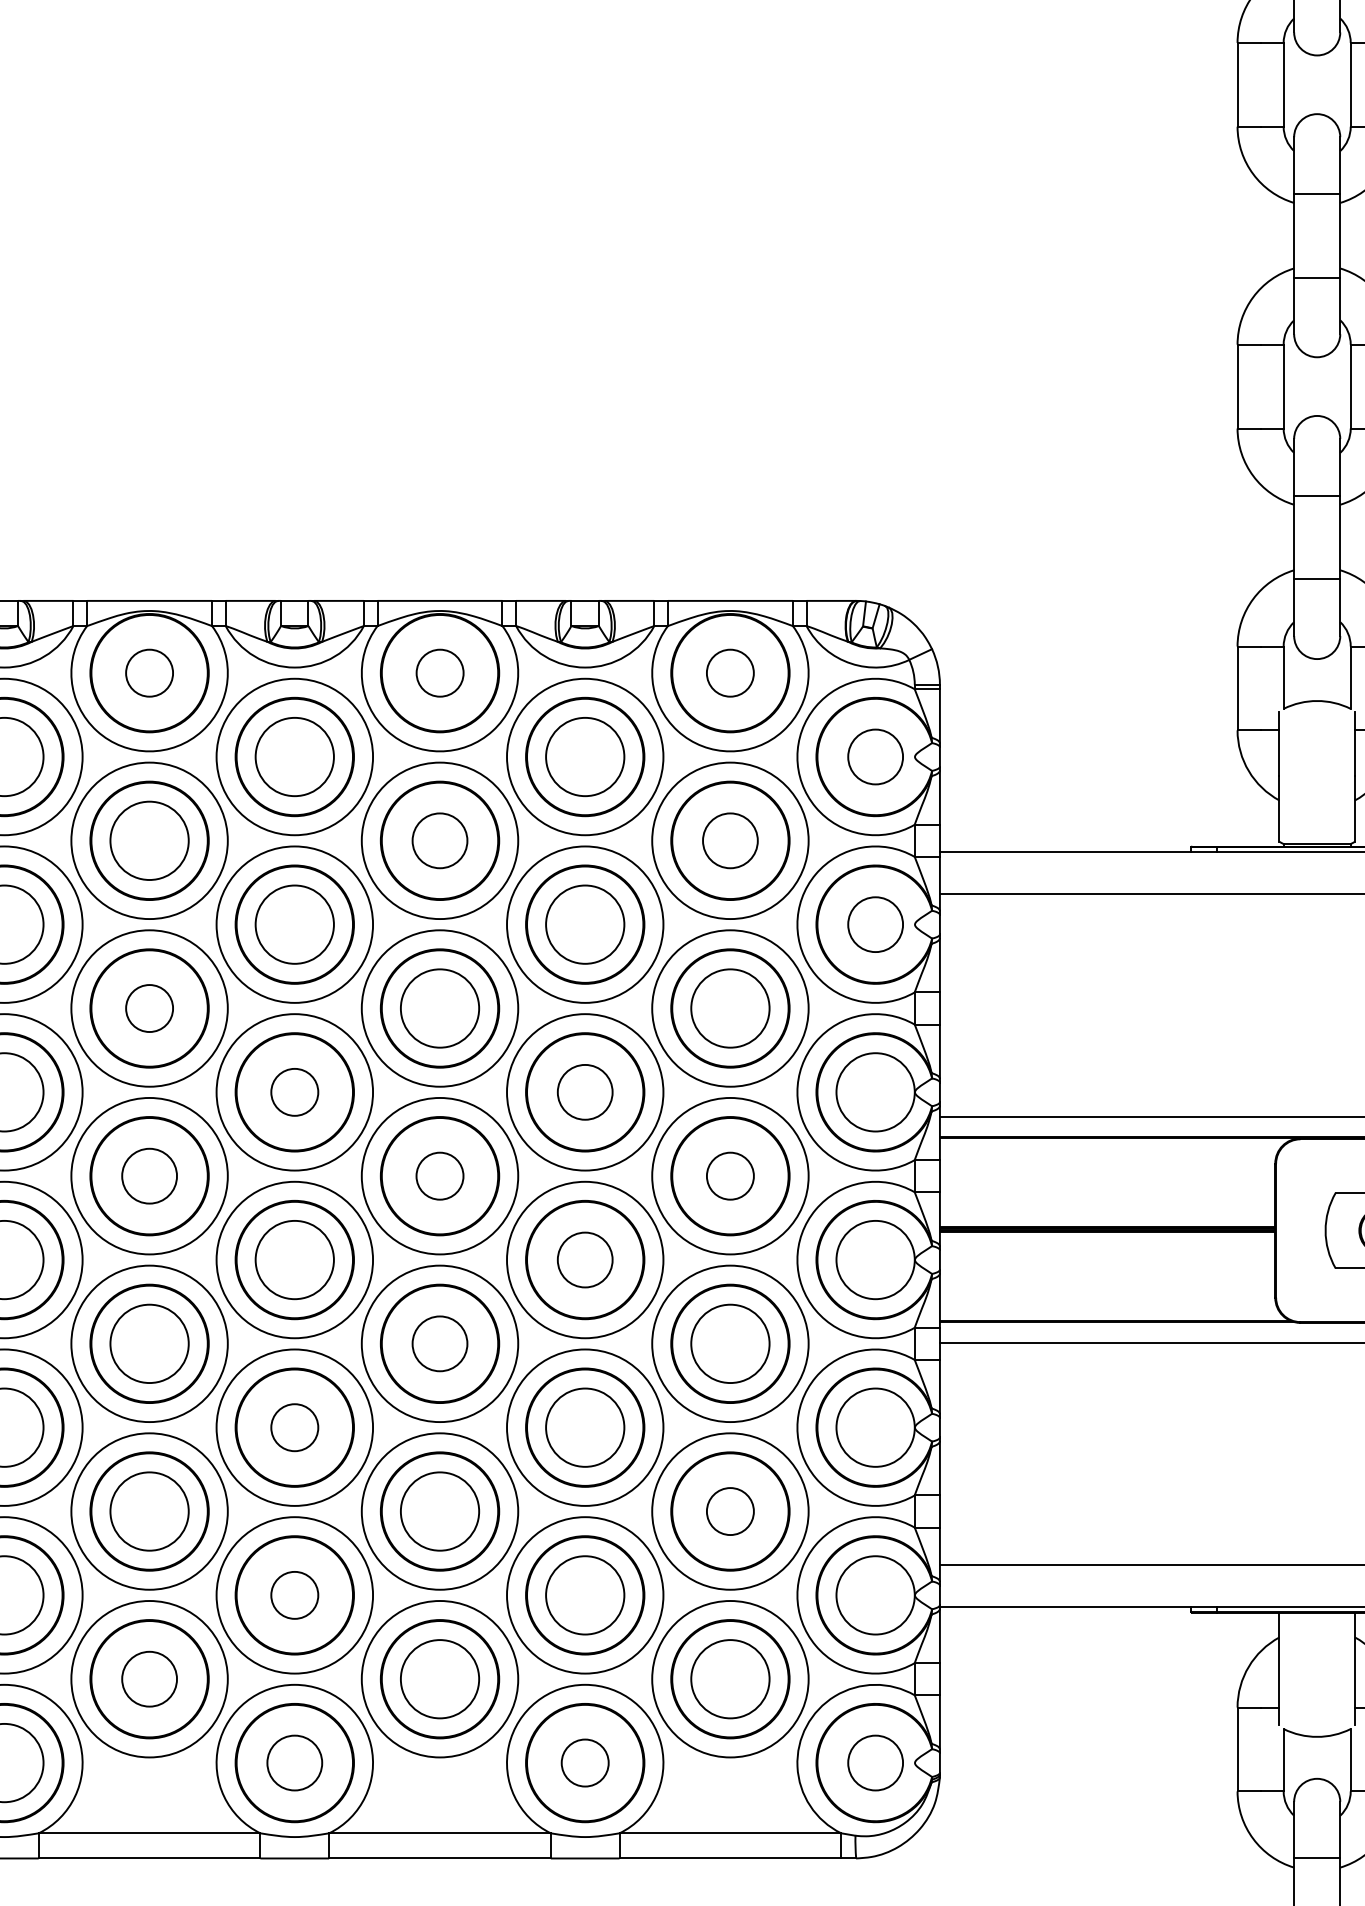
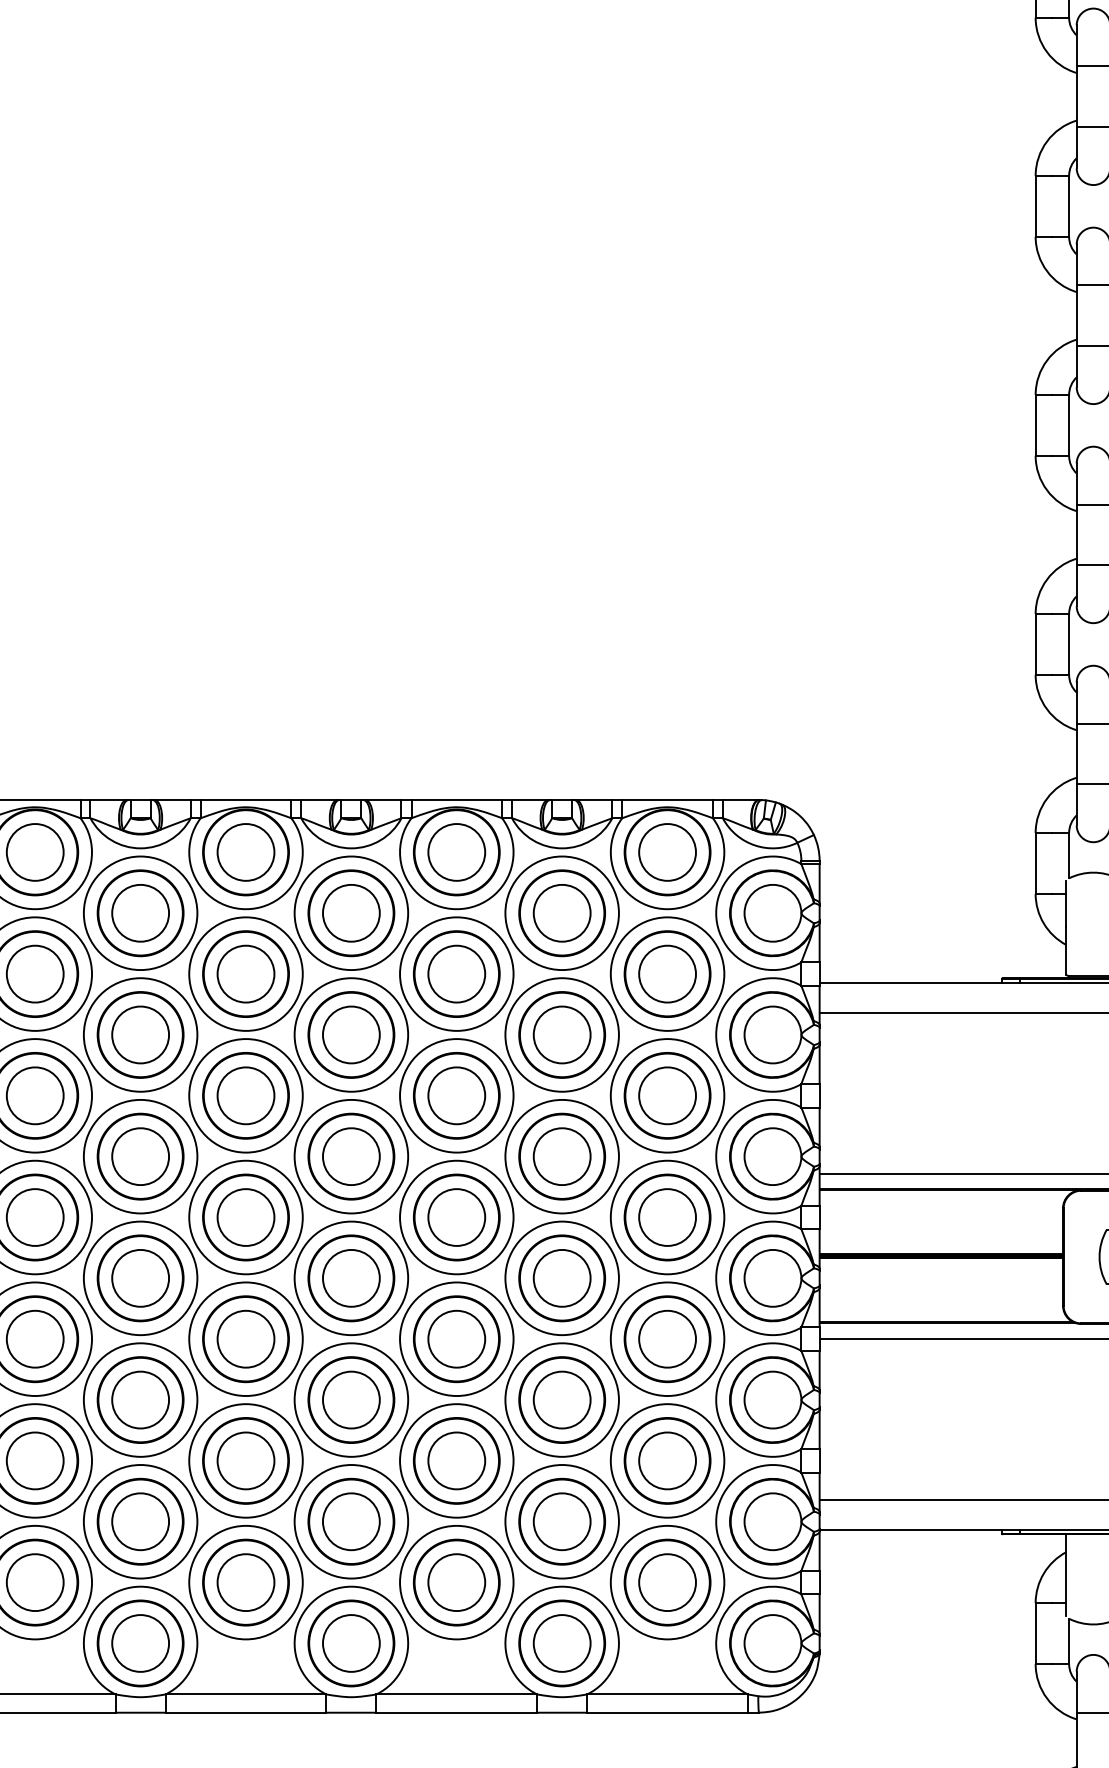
circle: (148, 673) -> (245, 852), size x1.67
circle: (439, 673) -> (456, 852), size x1.67
circle: (730, 673) -> (667, 852), size x1.67
circle: (874, 755) -> (772, 912), size x1.43
circle: (439, 839) -> (456, 973), size x1.43
circle: (730, 839) -> (667, 973), size x1.43
circle: (874, 924) -> (772, 1034), size x1.43
circle: (148, 1008) -> (245, 1095), size x1.67
circle: (293, 1092) -> (350, 1156), size x1.67
circle: (584, 1092) -> (561, 1156), size x1.43
circle: (148, 1176) -> (245, 1217), size x1.43
circle: (439, 1176) -> (456, 1217), size x1.67
circle: (730, 1176) -> (667, 1217), size x1.67
circle: (584, 1258) -> (561, 1277), size x1.43
circle: (439, 1342) -> (456, 1338), size x1.43
circle: (293, 1426) -> (350, 1399), size x1.67
circle: (730, 1510) -> (667, 1460), size x1.67
circle: (293, 1594) -> (350, 1521), size x1.67
circle: (148, 1679) -> (245, 1582), size x1.43
circle: (293, 1763) -> (350, 1643), size x1.43
circle: (584, 1763) -> (561, 1643), size x1.67
circle: (874, 1763) -> (772, 1643), size x1.43

